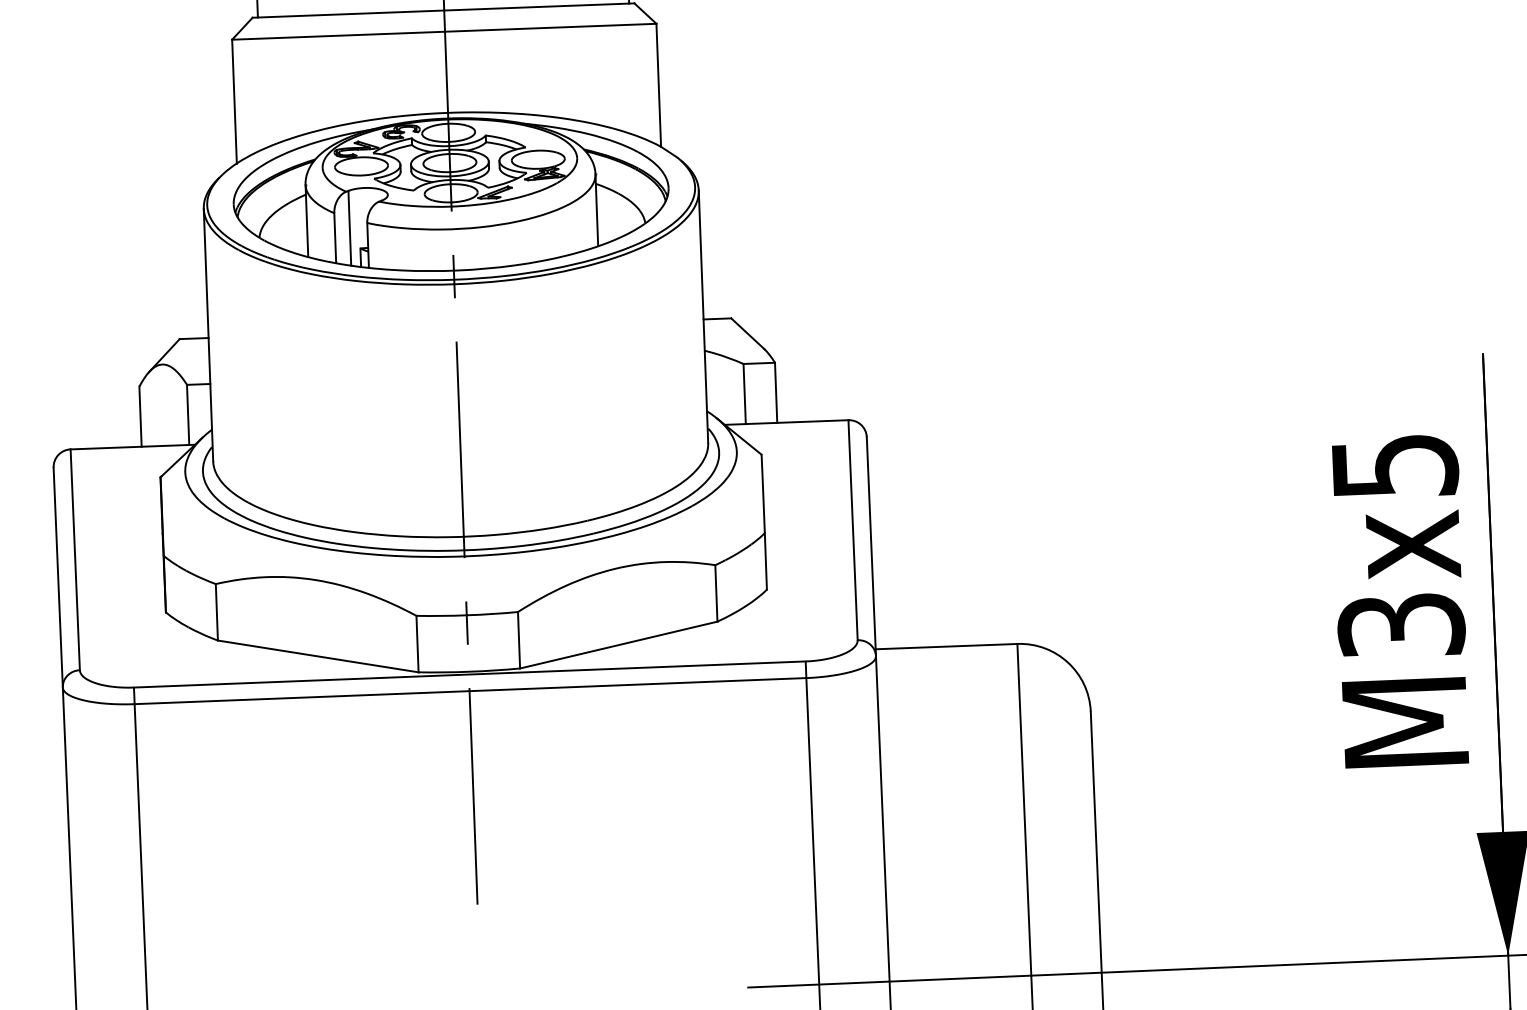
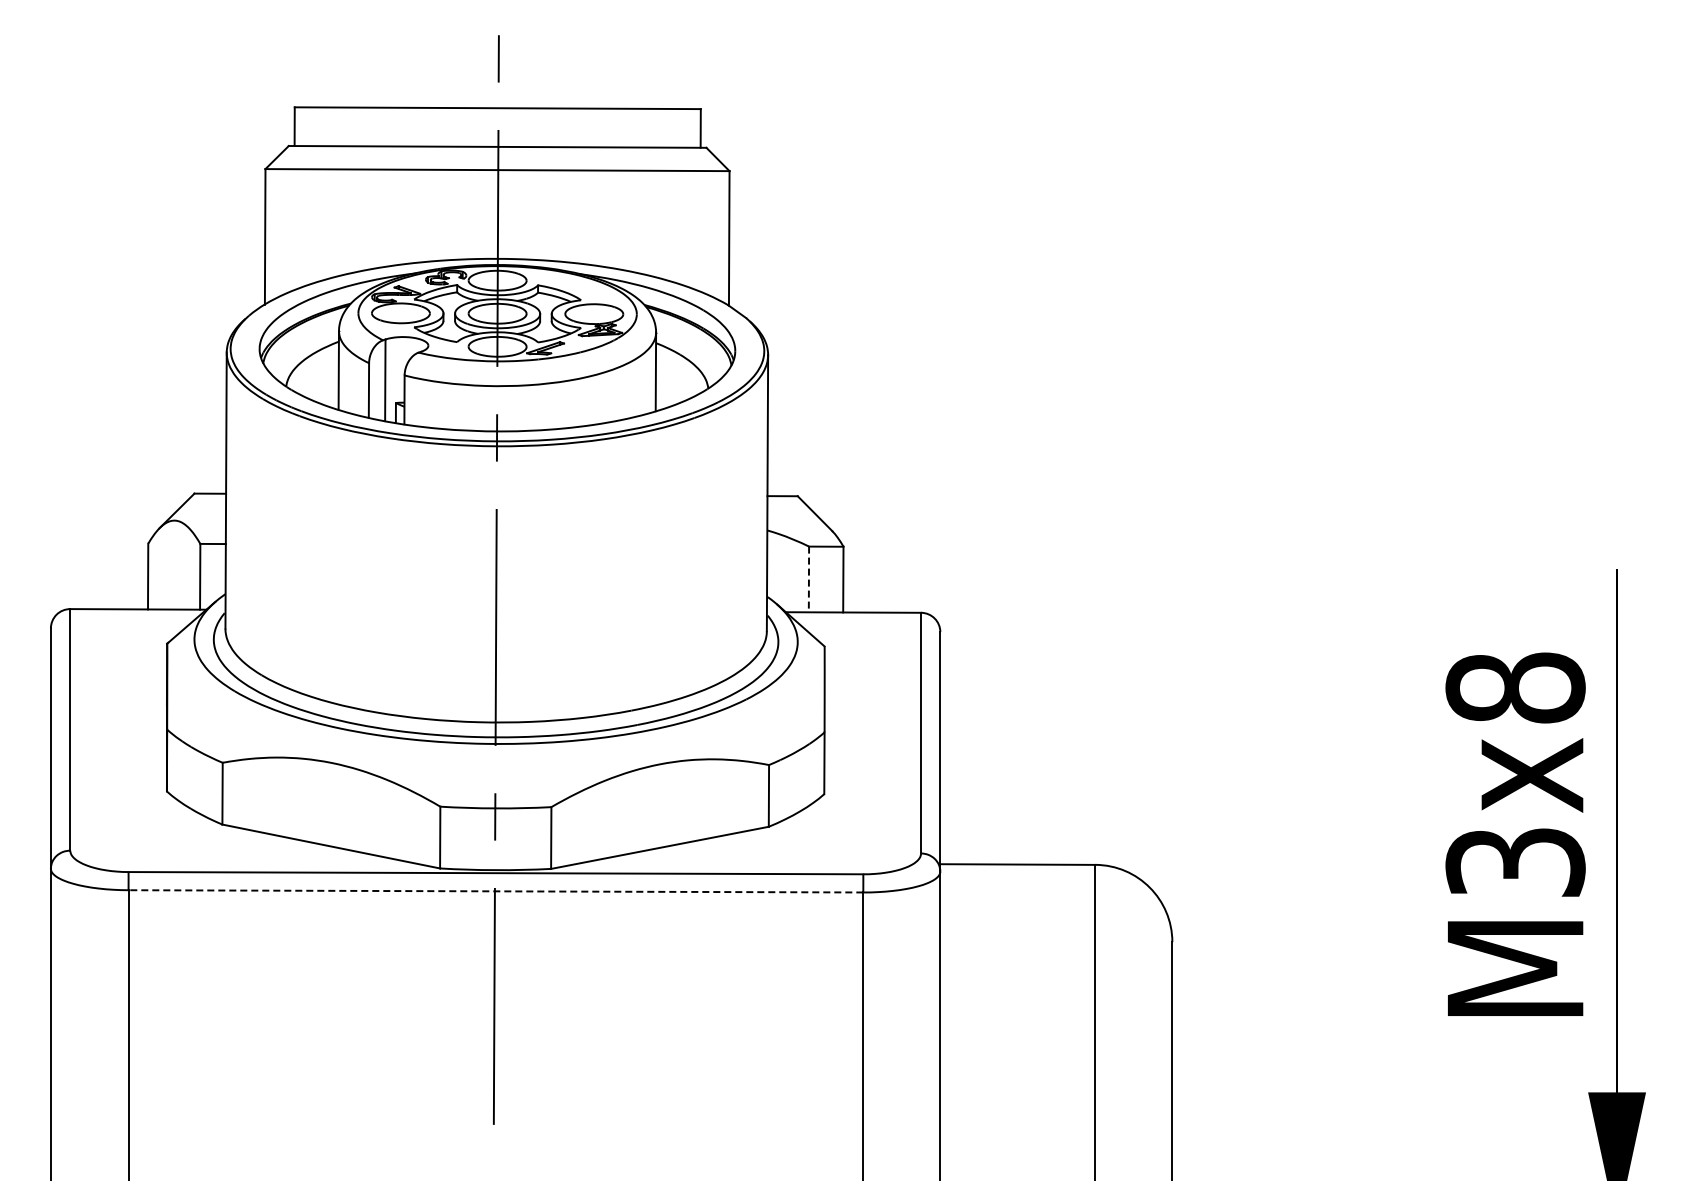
line: (744, 394) -> (808, 579), solid -> dashed
text: (1394, 465) -> (1515, 687), M3x5 -> M3x8
line: (470, 691) -> (495, 891), solid -> dashed

